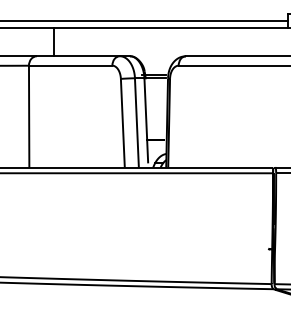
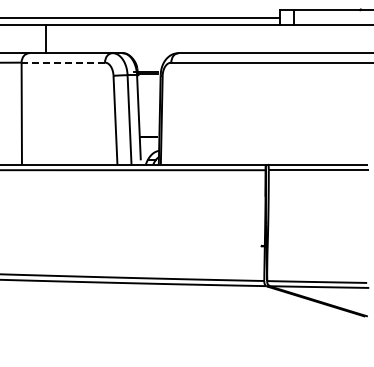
line: (70, 65) -> (63, 62), solid -> dashed

